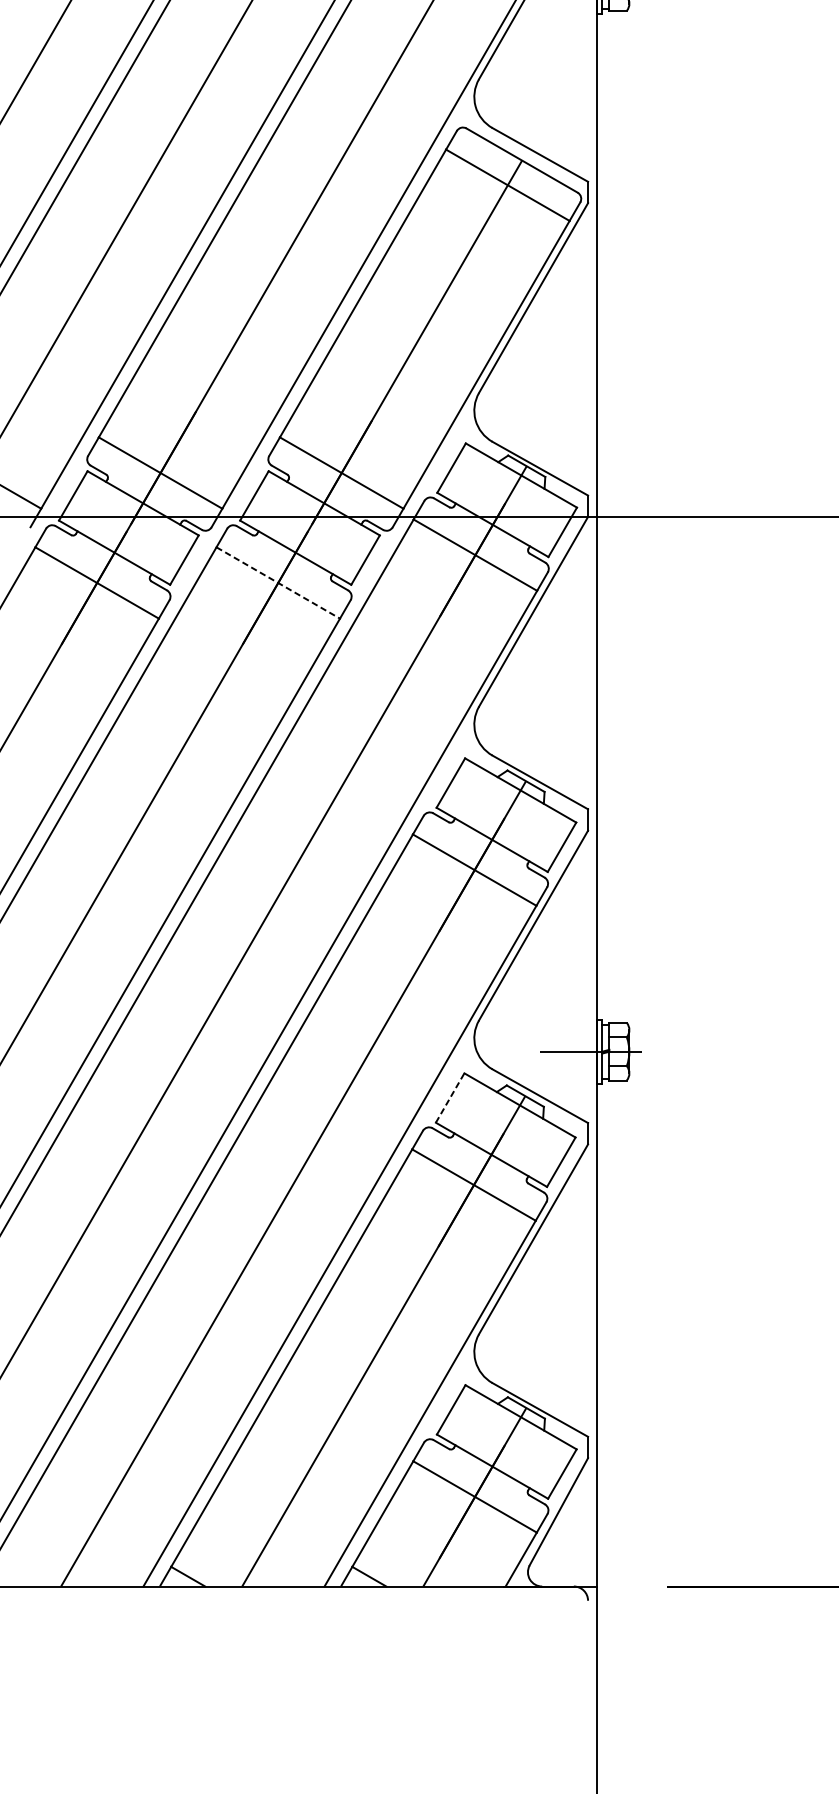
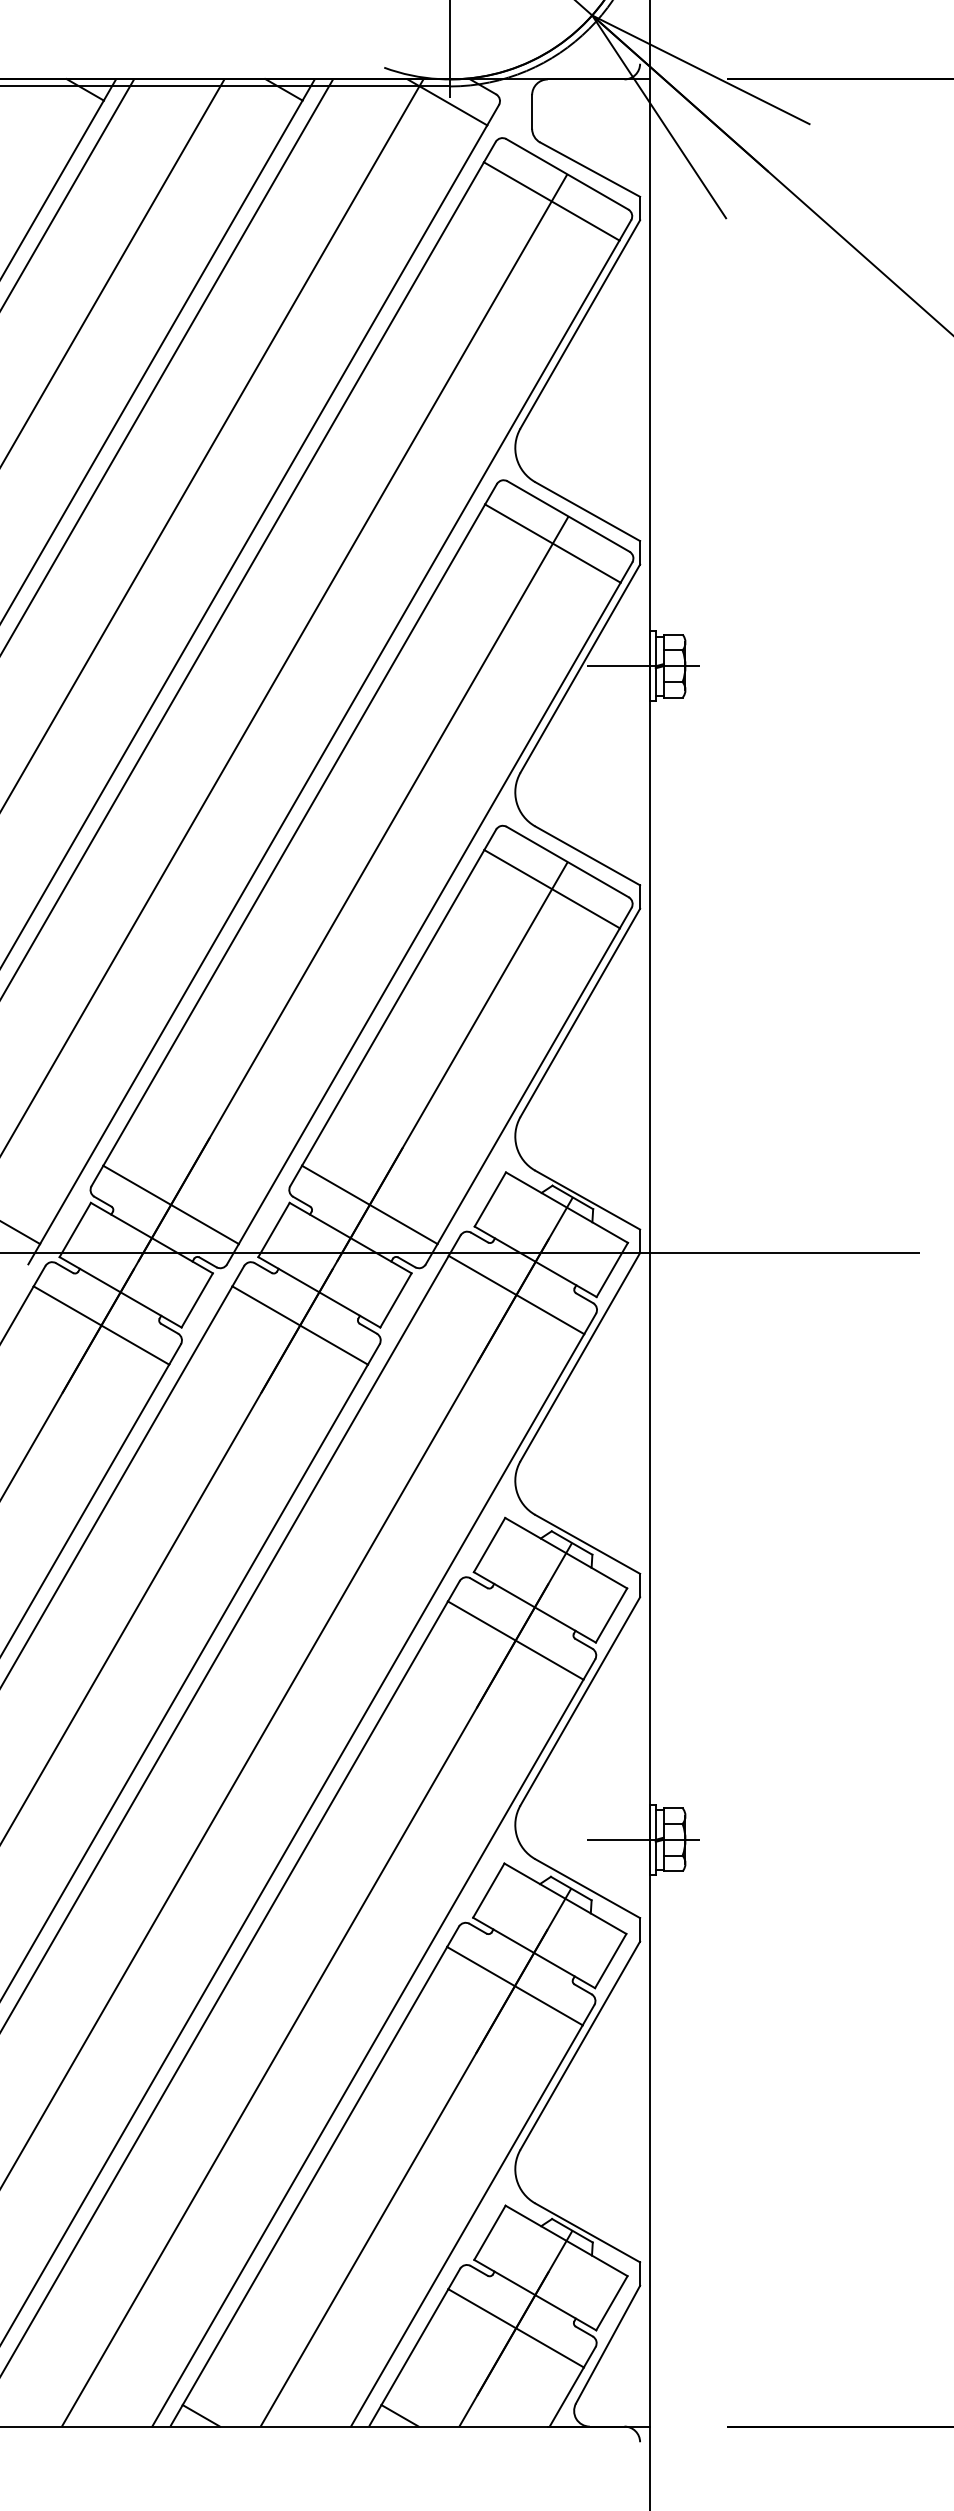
line: (278, 582) -> (300, 1325), dashed -> solid
line: (450, 1097) -> (489, 1890), dashed -> solid

